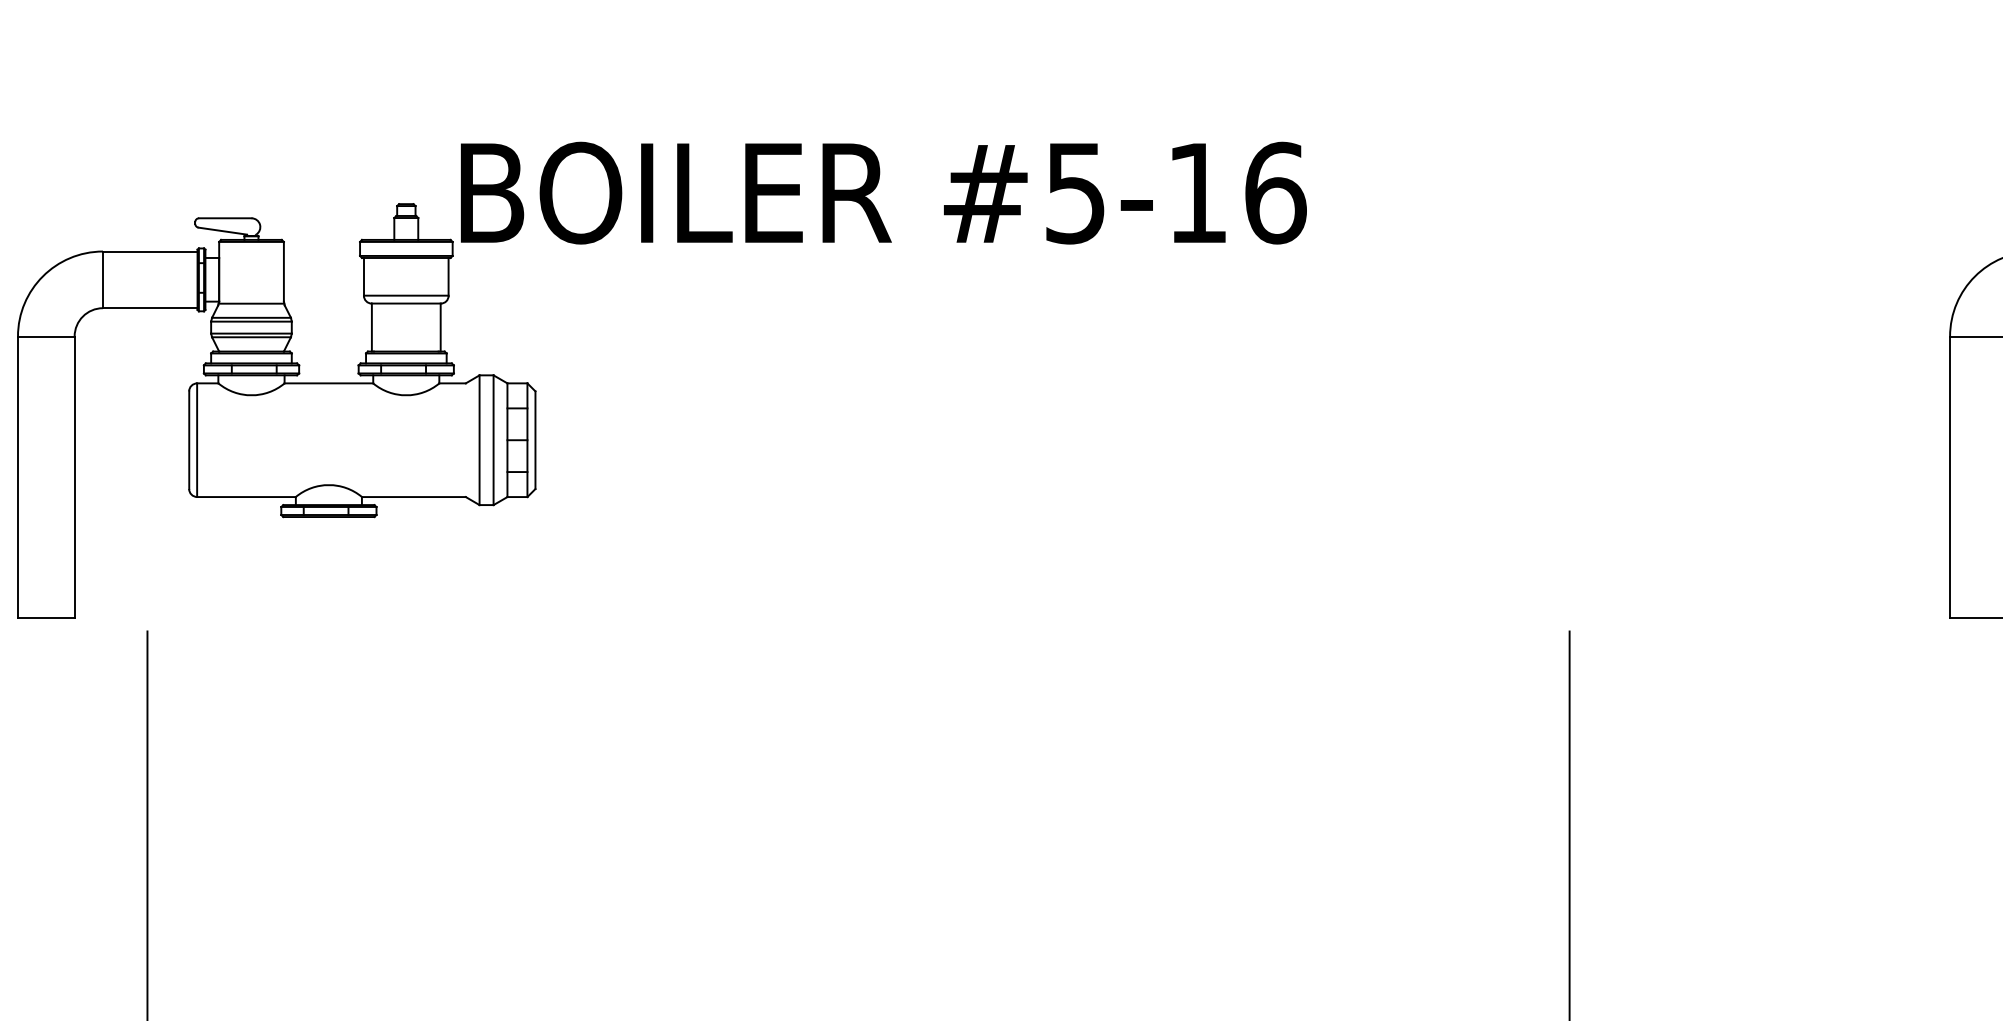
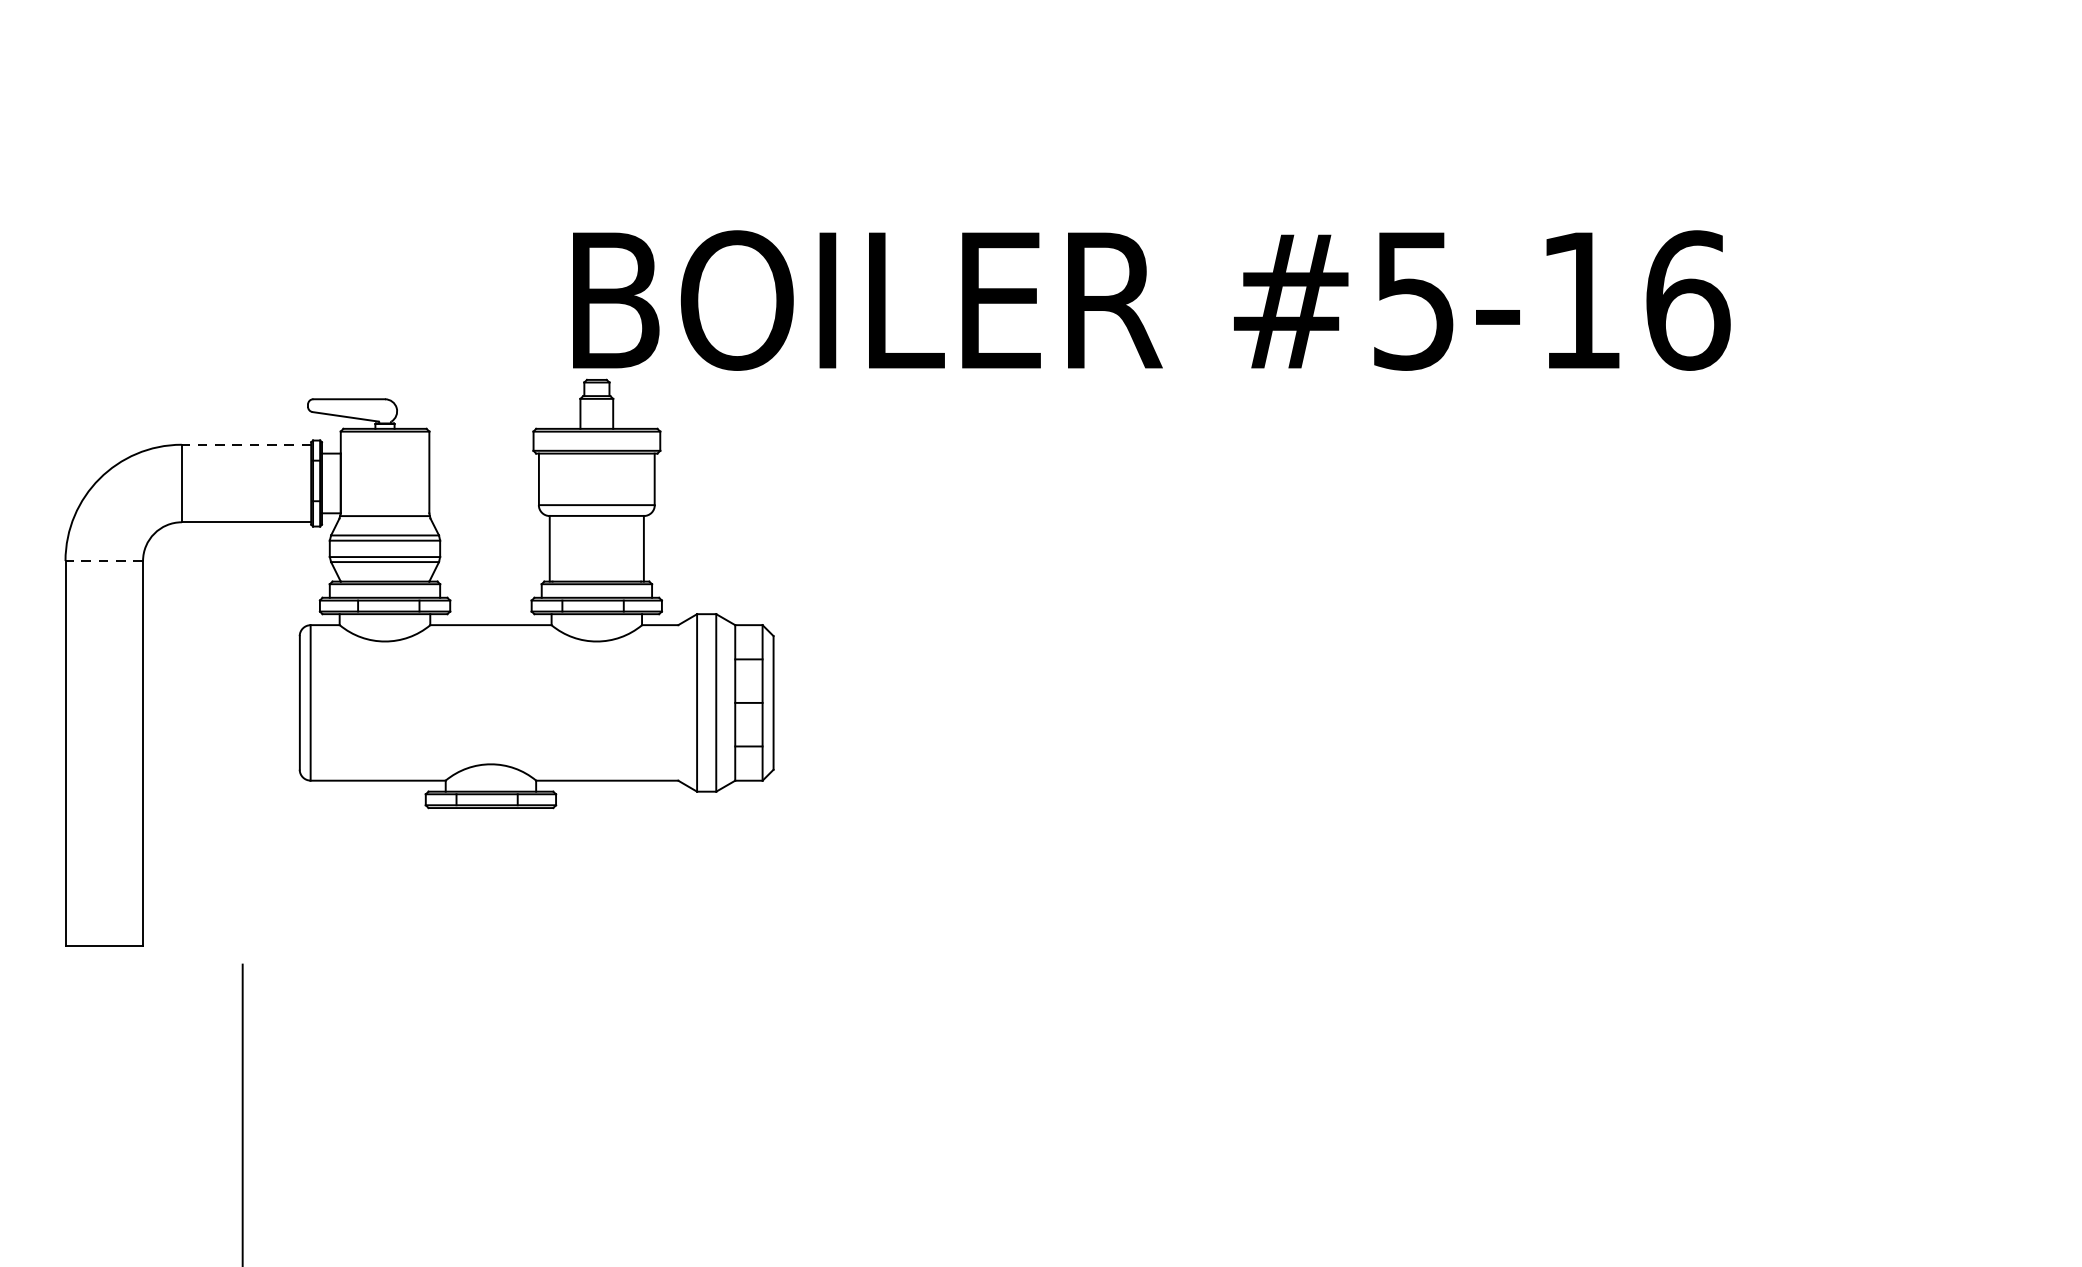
text: (883, 192) -> (1151, 299), moved
line: (149, 251) -> (245, 444), solid -> dashed
line: (45, 336) -> (103, 561), solid -> dashed

